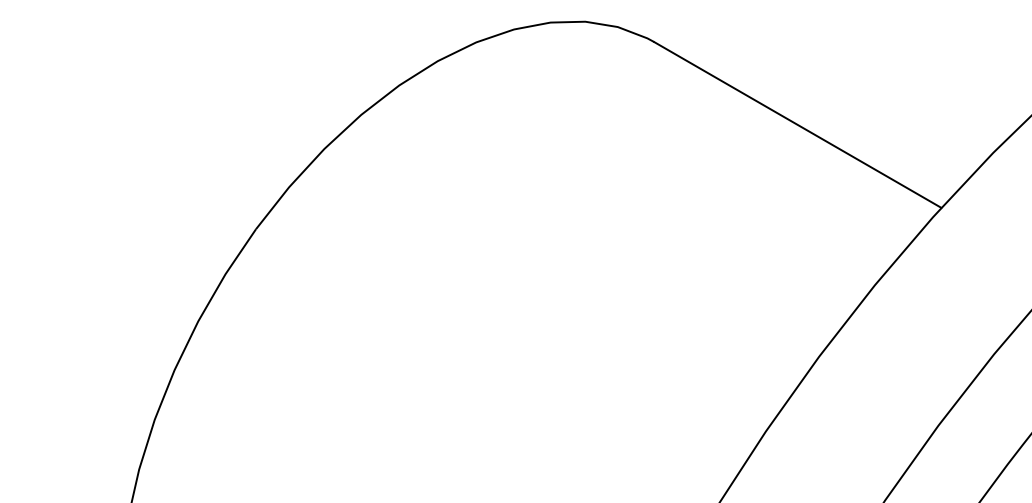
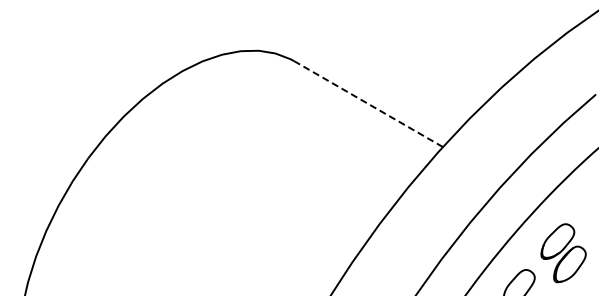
line: (797, 125) -> (368, 104), solid -> dashed

